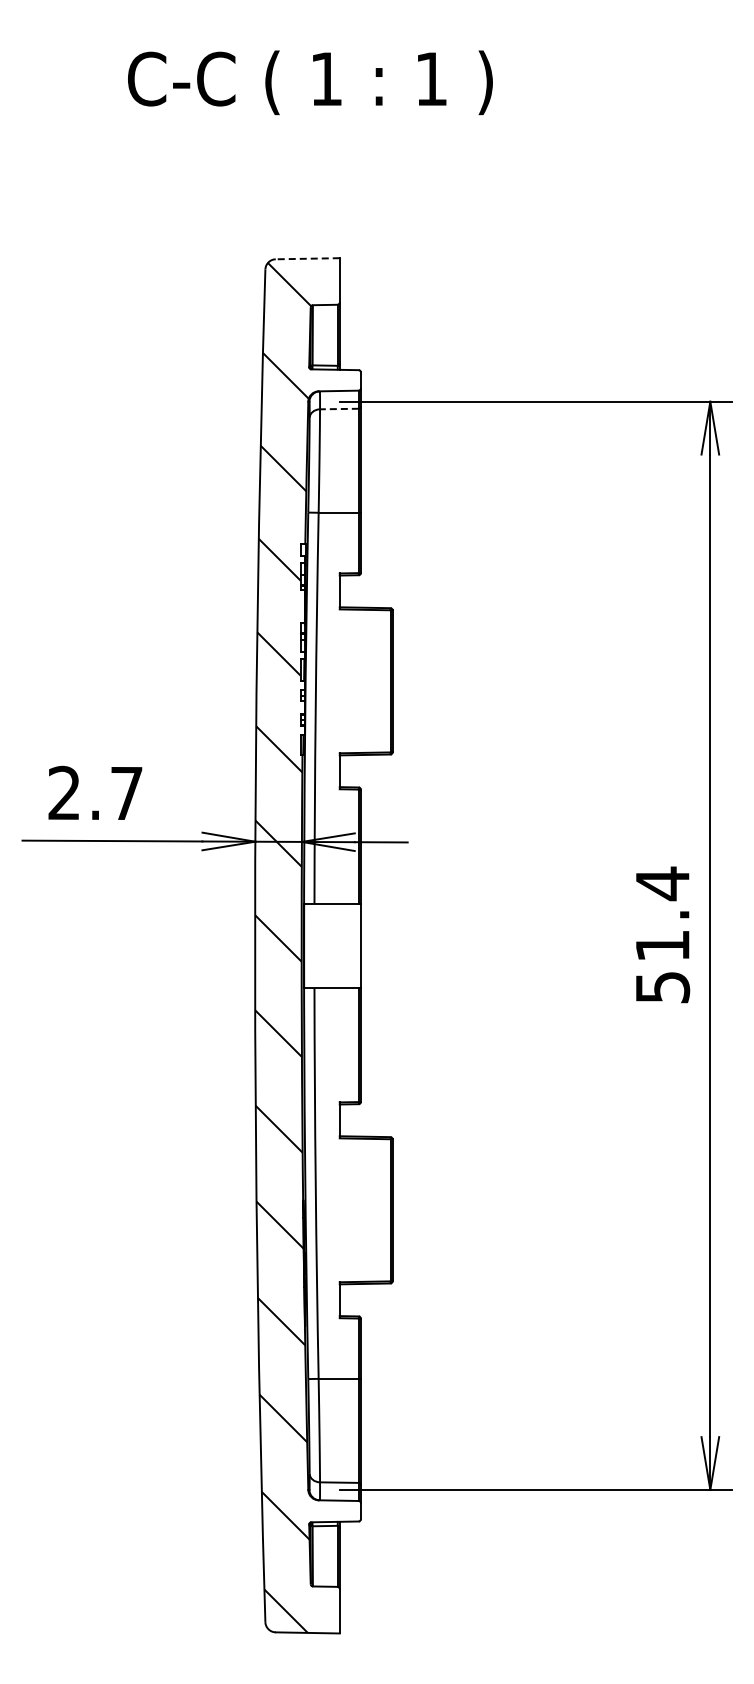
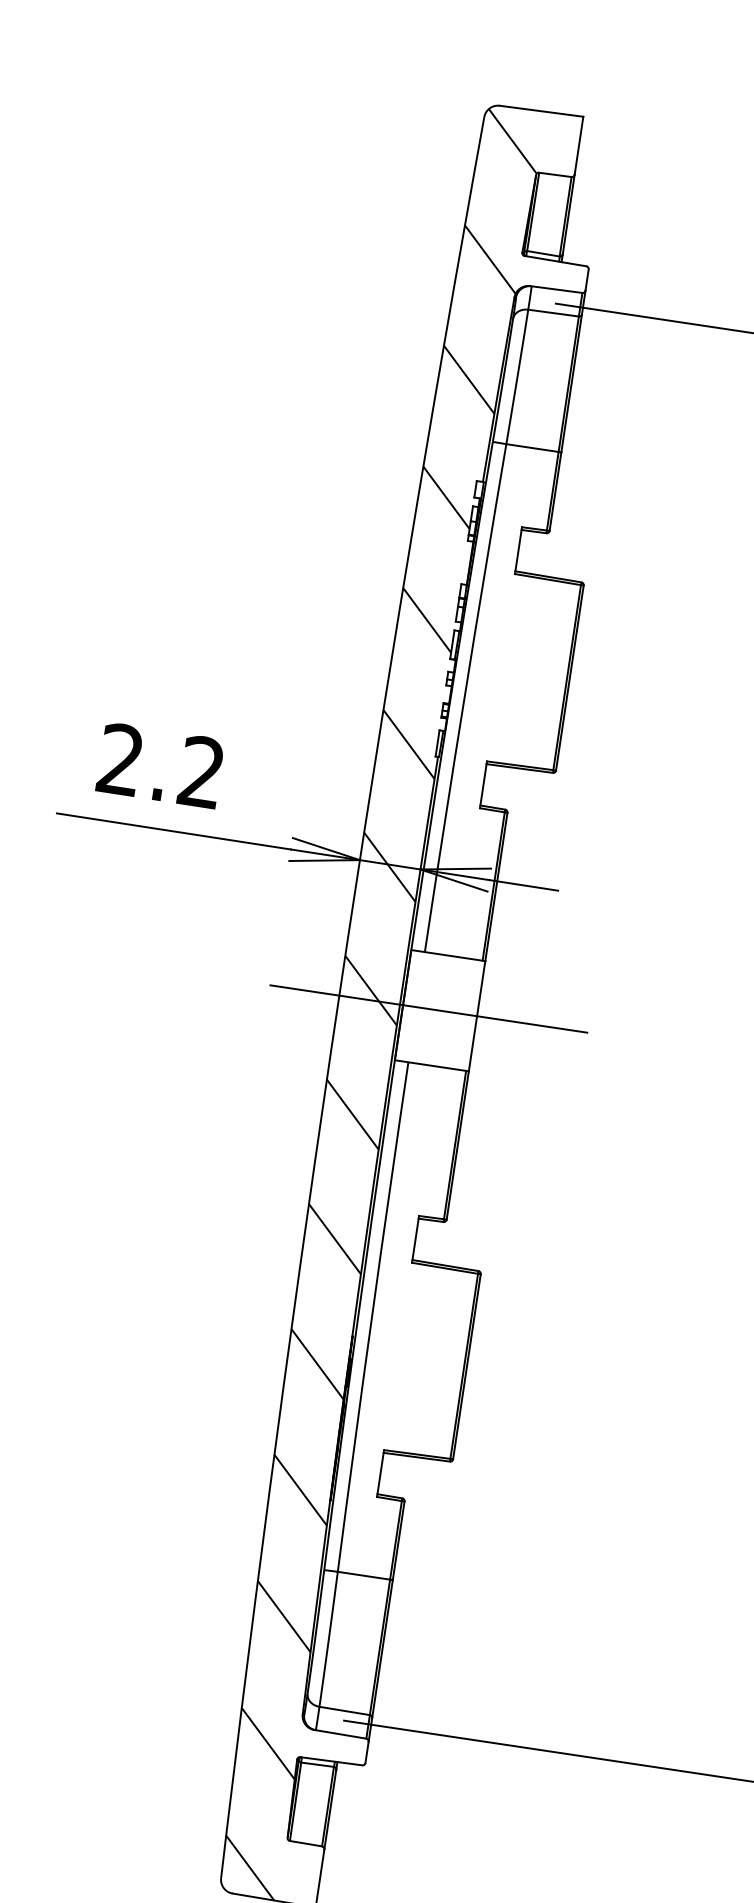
line: (307, 258) -> (541, 110), dashed -> solid
line: (338, 409) -> (552, 313), dashed -> solid
text: (126, 792) -> (201, 770), 2.7 -> 2.2
line: (323, 945) -> (428, 1008), added

